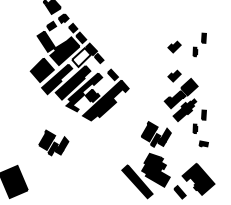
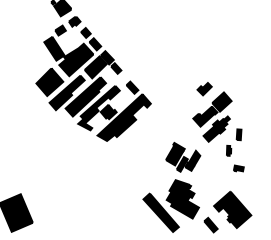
part: (200, 44) -> (234, 52), removed
part: (174, 47) -> (204, 55), removed
fill: (81, 57) -> (95, 67), added
part: (53, 142) -> (63, 166), removed

